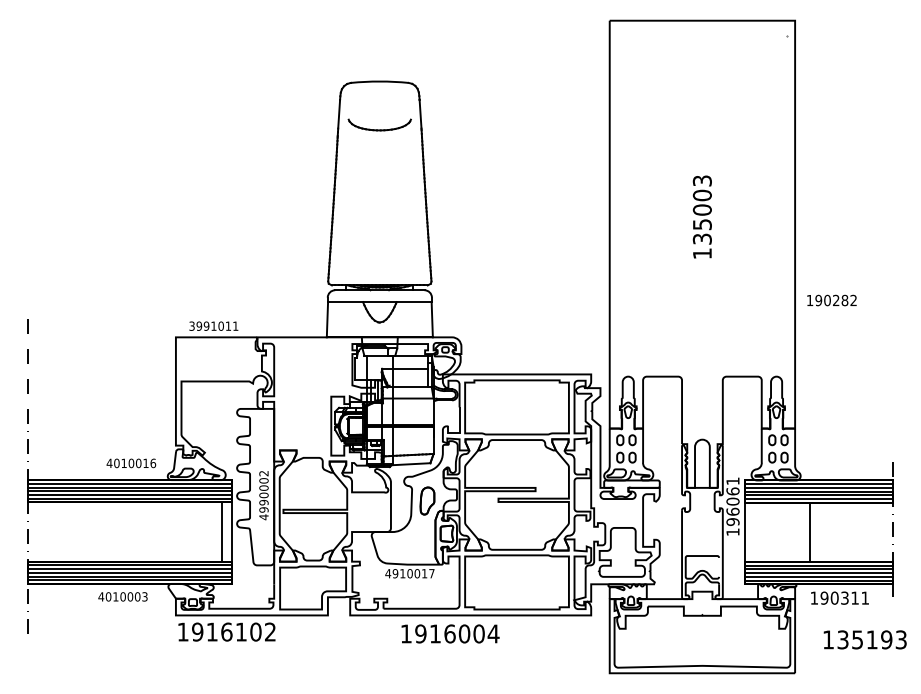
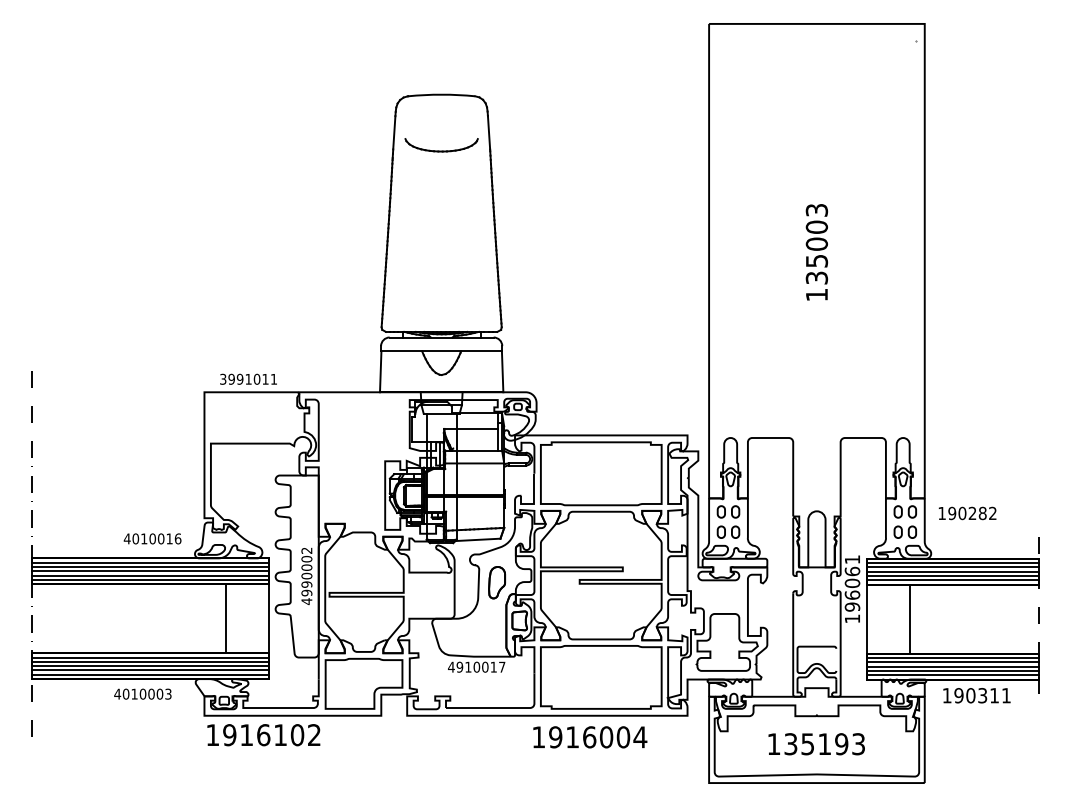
text: (831, 300) -> (967, 513), moved
line: (222, 531) -> (226, 618), moved
line: (810, 532) -> (910, 619), moved
text: (450, 633) -> (590, 736), moved
text: (864, 639) -> (815, 743), moved

